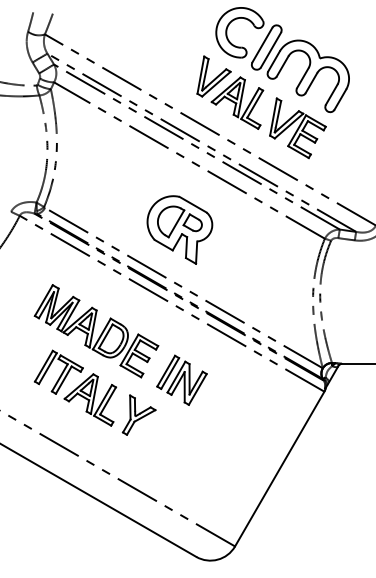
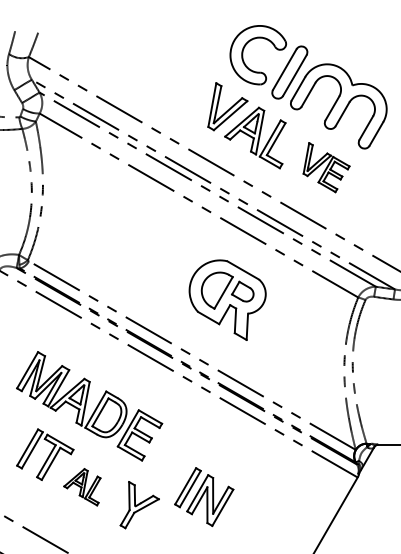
part: (297, 128) -> (326, 167), size x0.7
part: (179, 229) -> (227, 299), moved
part: (181, 379) -> (203, 496), moved
part: (90, 399) -> (82, 486), size x0.6

